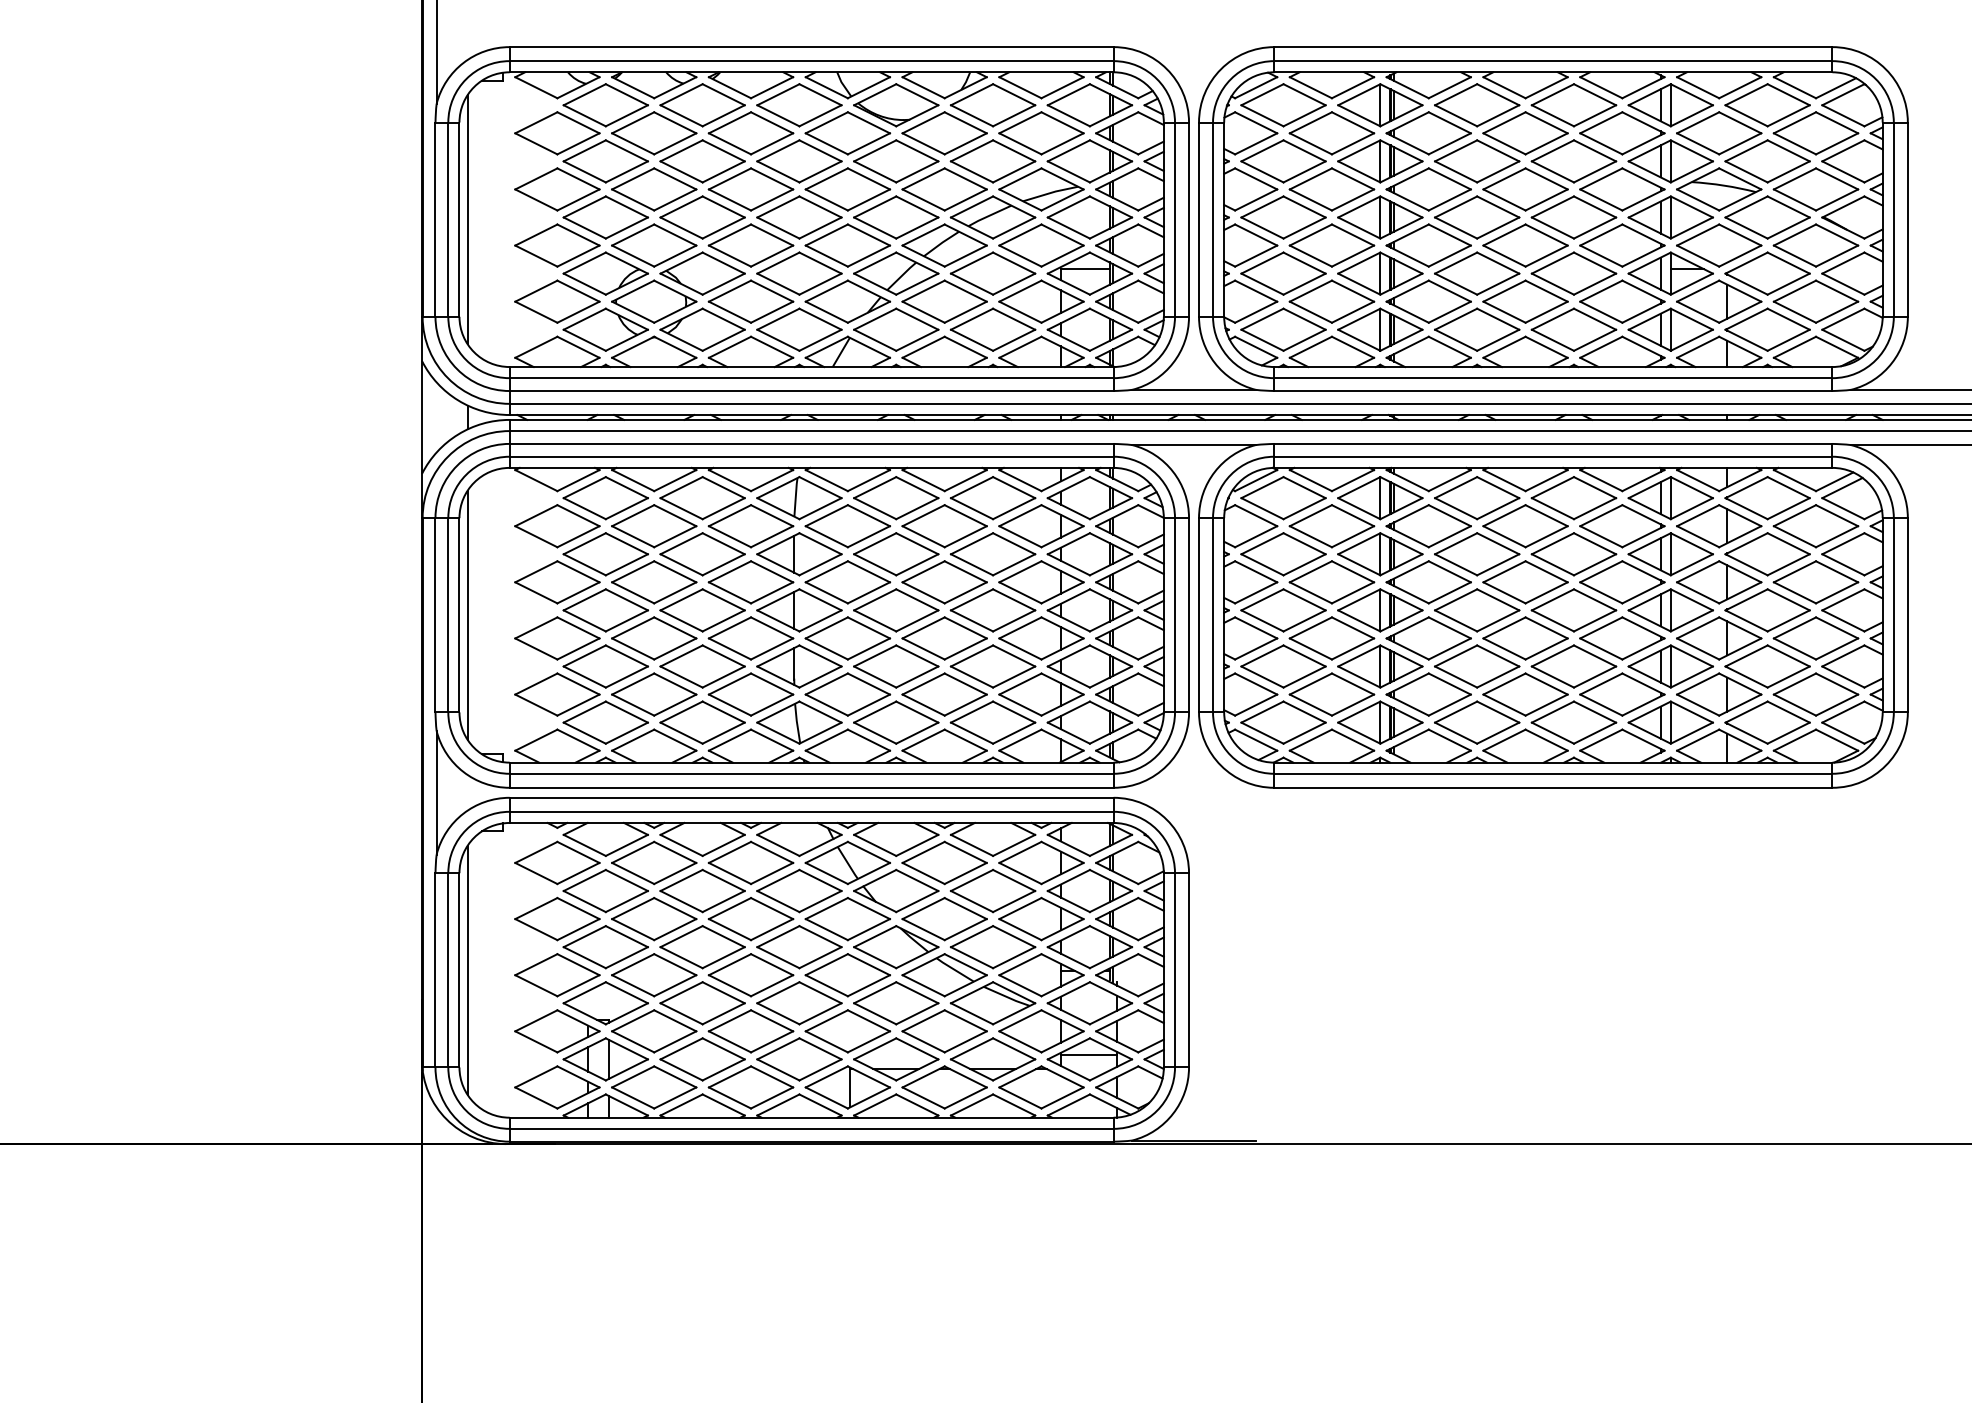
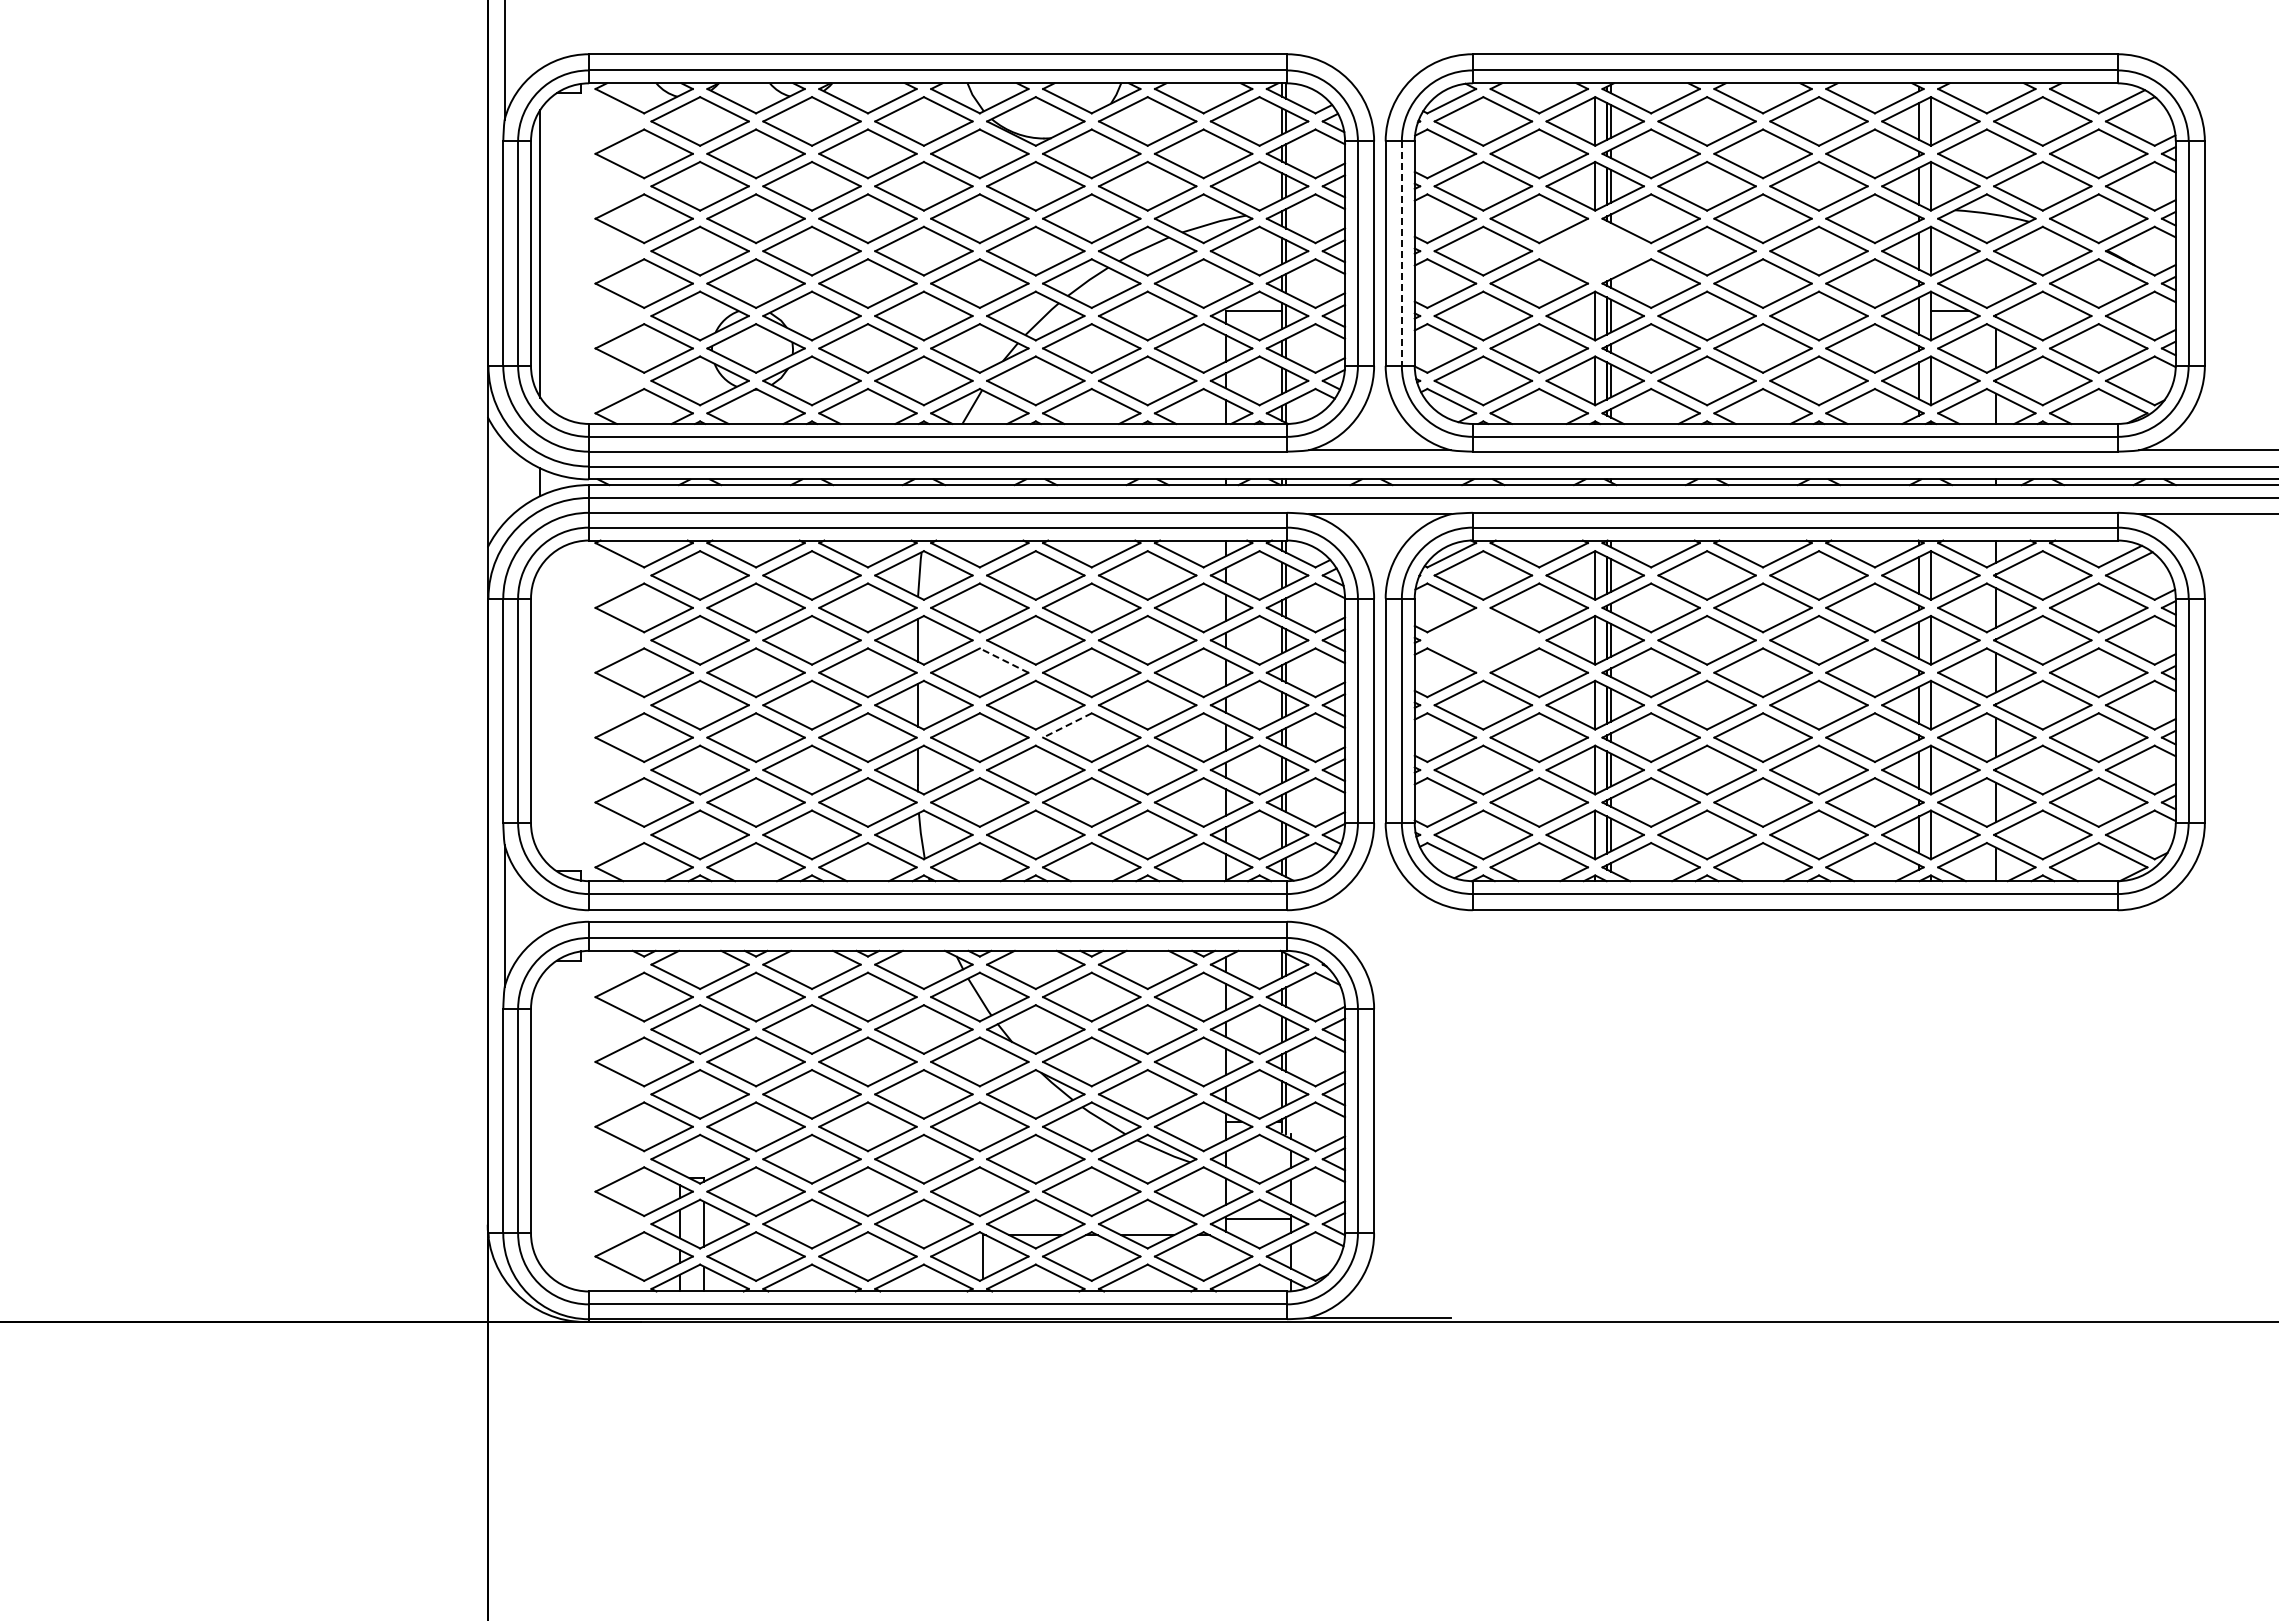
part: (1379, 216) -> (1594, 250), removed
line: (1212, 220) -> (1401, 254), solid -> dashed
part: (1283, 553) -> (1483, 639), removed
line: (868, 571) -> (1003, 660), solid -> dashed
line: (467, 614) -> (540, 710), removed
line: (922, 627) -> (1066, 725), solid -> dashed
line: (467, 970) -> (540, 1121), removed

